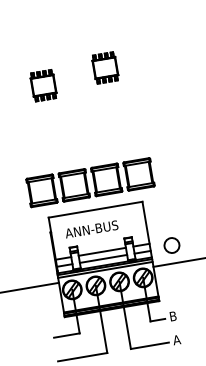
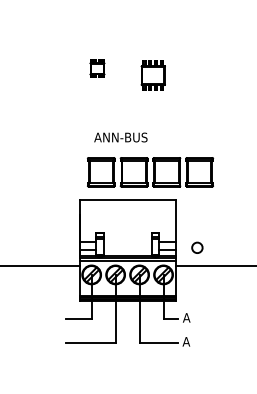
part: (104, 67) -> (152, 75), moved
part: (43, 85) -> (97, 68), size x0.6
part: (90, 182) -> (150, 172), moved
text: (91, 229) -> (120, 137), moved
circle: (172, 245) -> (197, 247), size x0.7
line: (102, 251) -> (127, 242), removed
line: (103, 258) -> (127, 249), removed
text: (172, 316) -> (186, 317), B -> A

